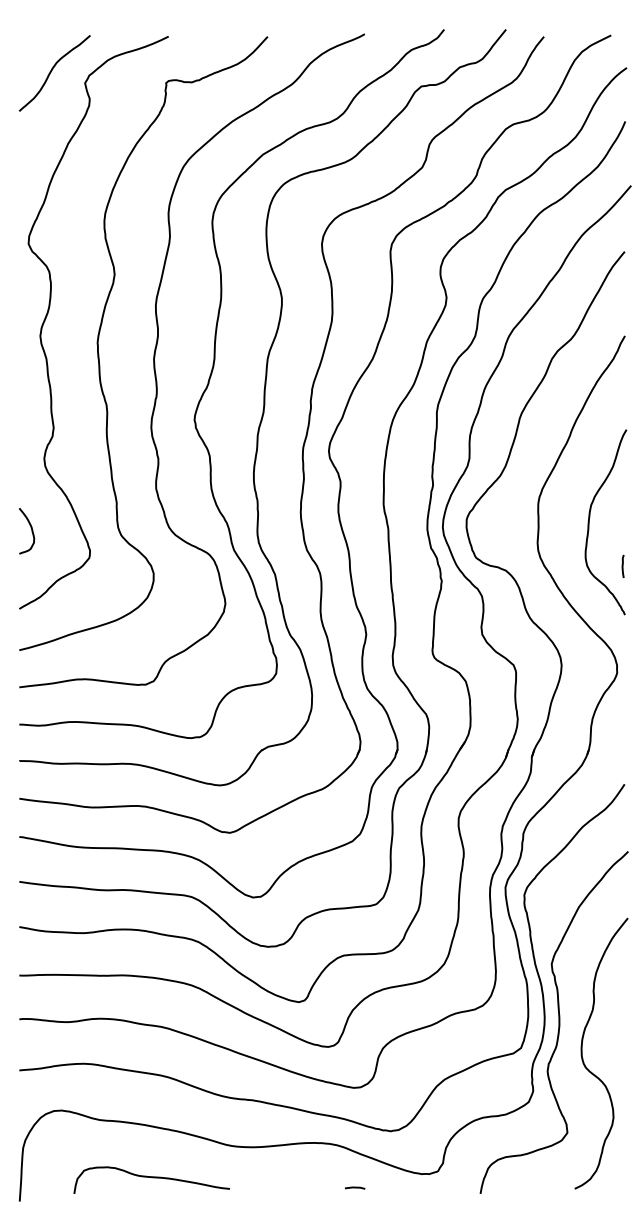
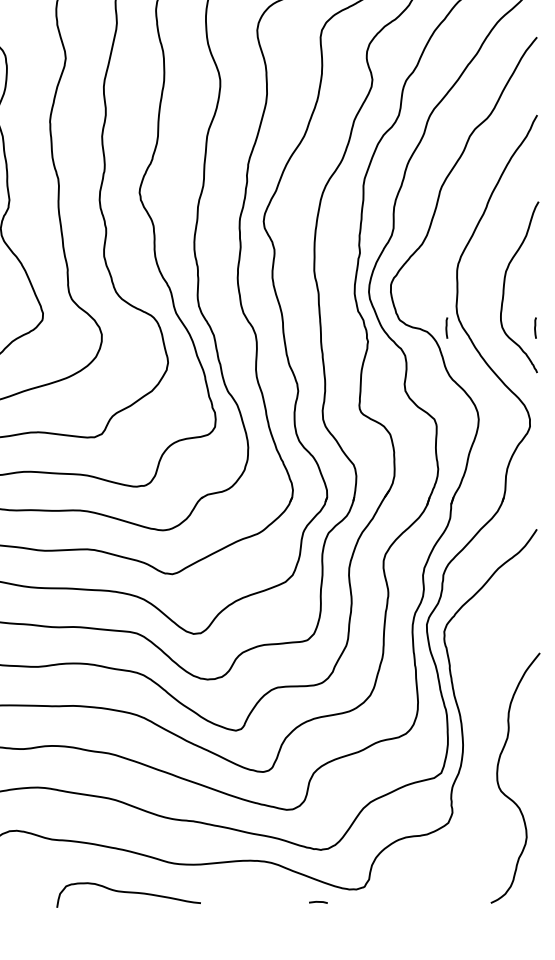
line: (526, 565) -> (446, 327), added
curve: (558, 1022) -> (475, 749), removed
curve: (152, 1178) -> (129, 893), moved
line: (355, 1187) -> (318, 901), moved

